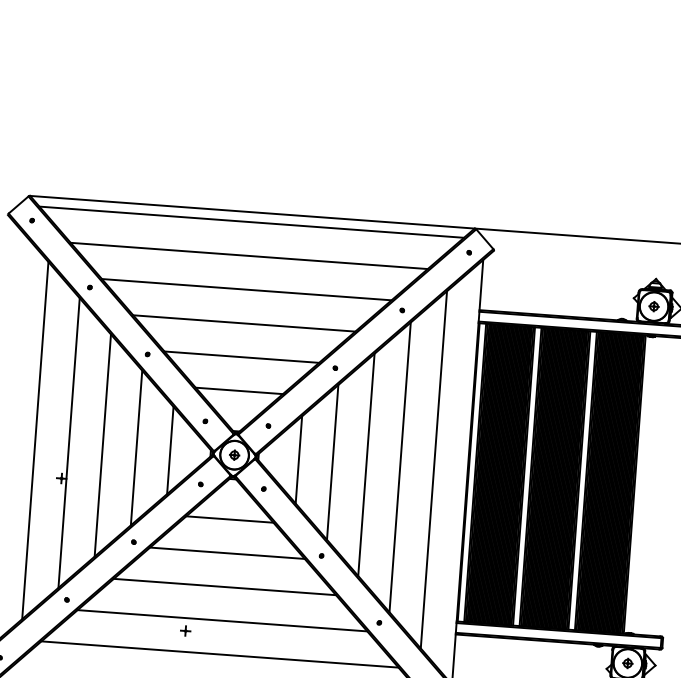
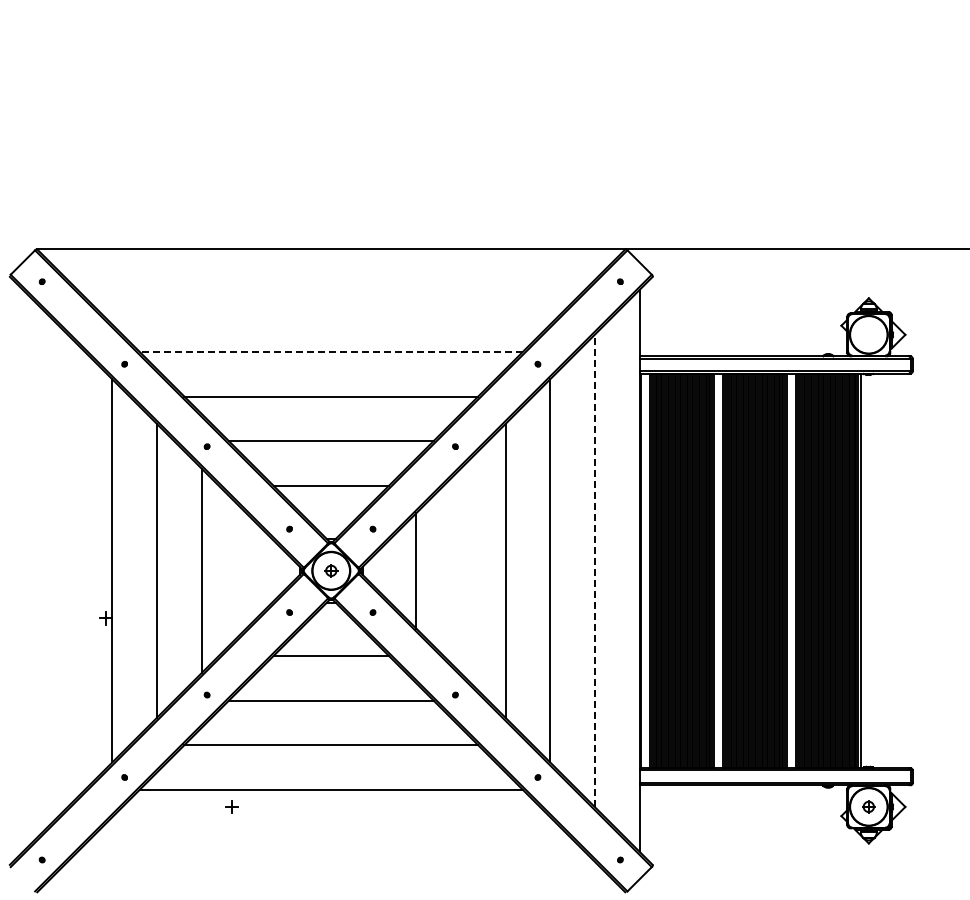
line: (251, 222) -> (331, 262), removed
line: (249, 256) -> (331, 307), removed
line: (246, 289) -> (331, 351), solid -> dashed
part: (653, 306) -> (868, 334), removed
line: (35, 440) -> (67, 570), removed
line: (170, 450) -> (246, 570), removed
line: (333, 462) -> (461, 570), removed
line: (433, 469) -> (594, 570), solid -> dashed
part: (185, 630) -> (231, 806), moved
line: (220, 654) -> (331, 834), removed

